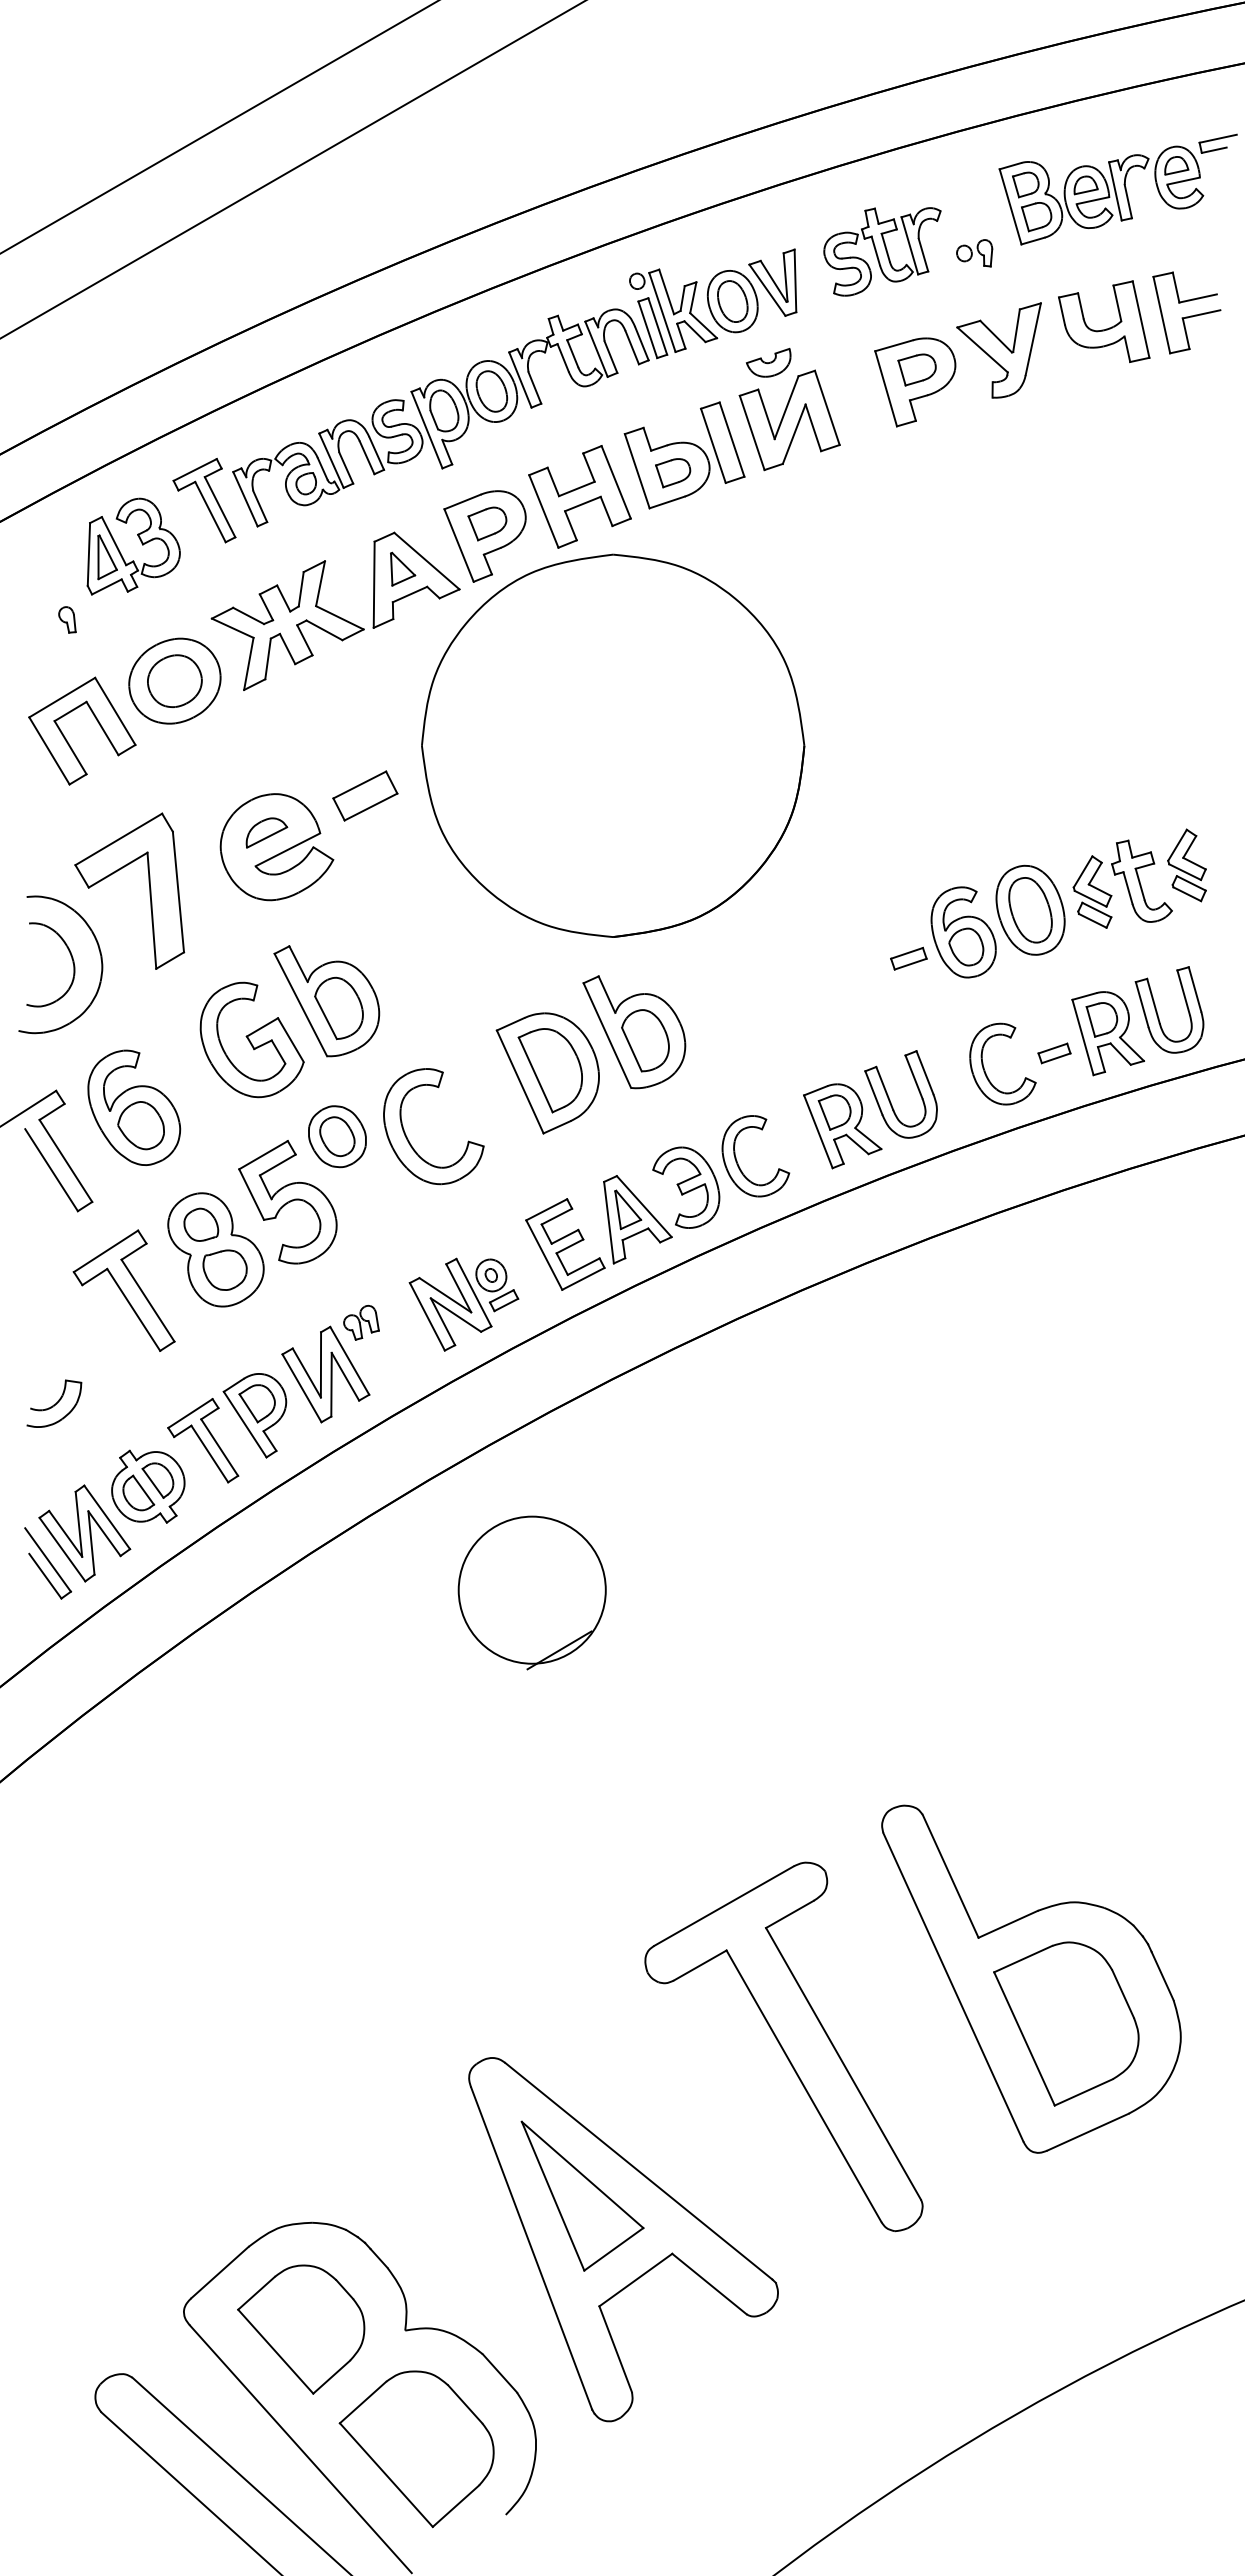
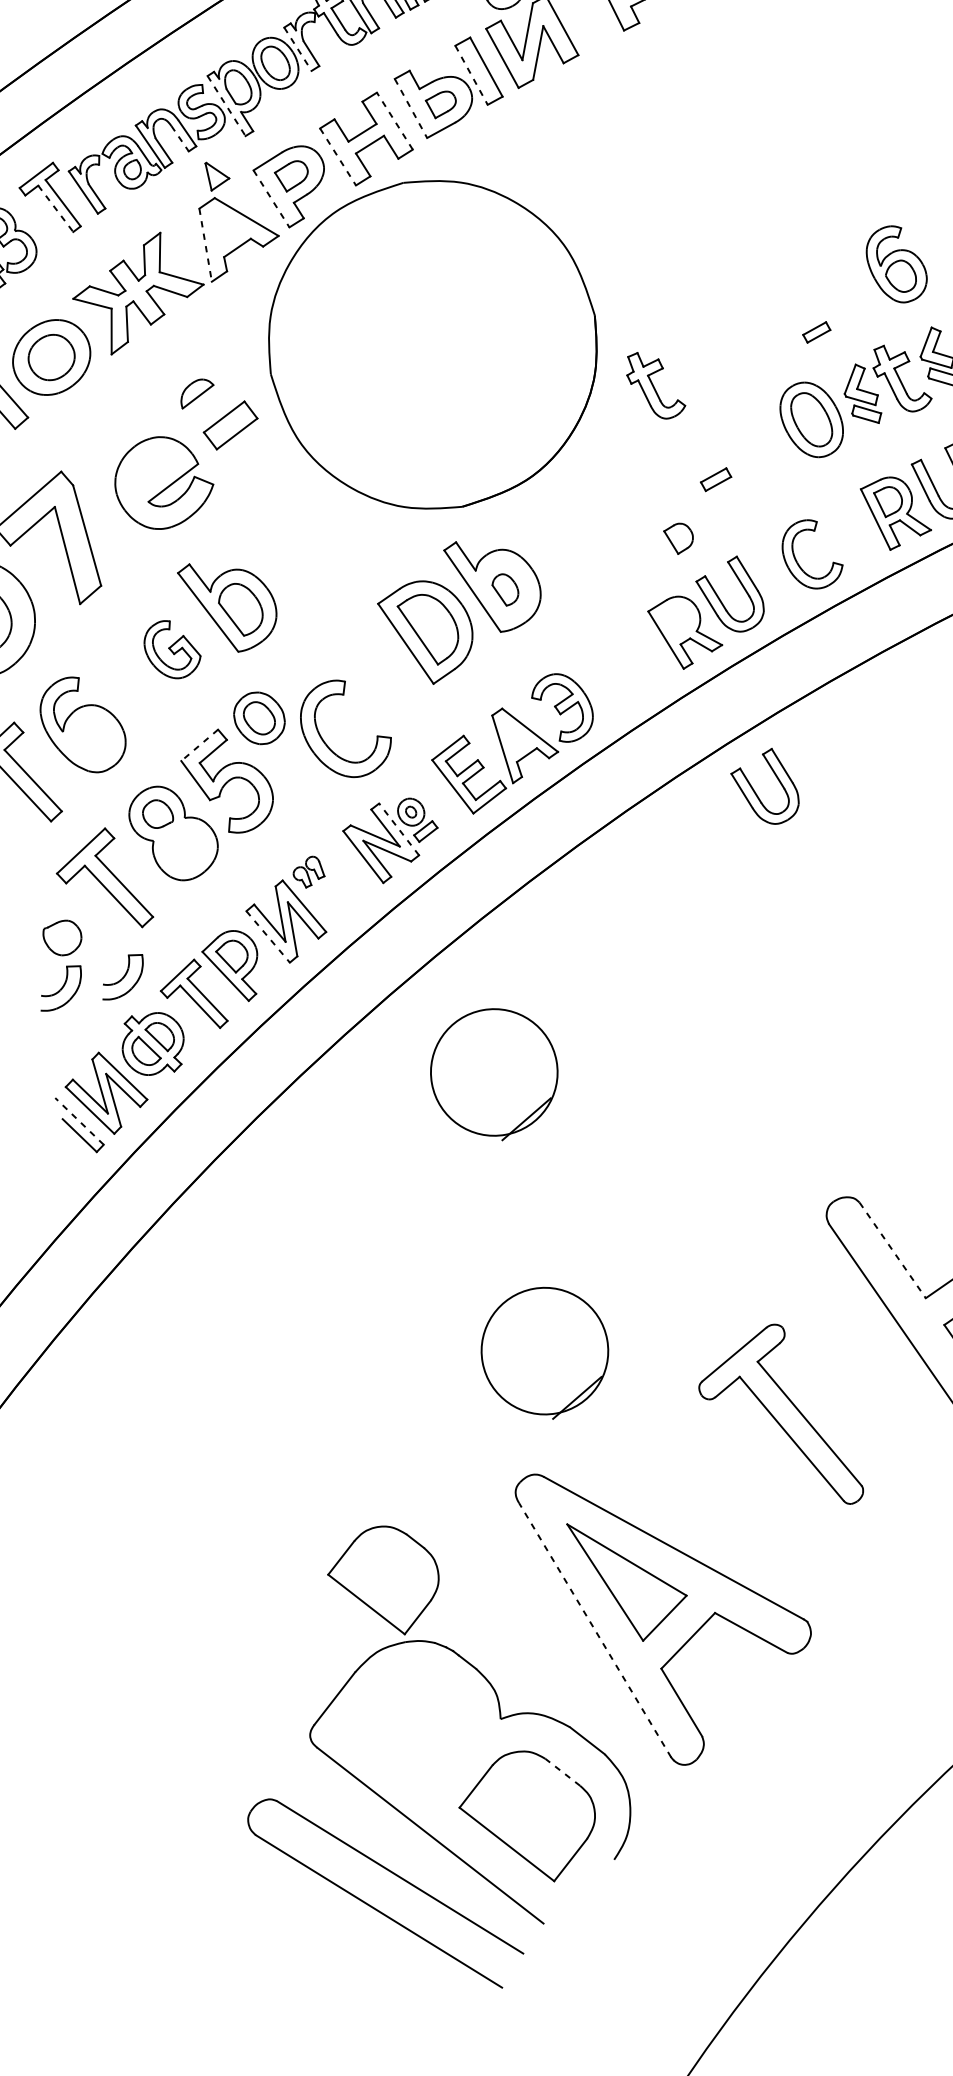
line: (520, 380) -> (298, 49), solid -> dashed
line: (427, 430) -> (227, 106), solid -> dashed
line: (713, 446) -> (471, 75), solid -> dashed
line: (367, 457) -> (180, 138), solid -> dashed
line: (637, 471) -> (411, 108), solid -> dashed
line: (616, 481) -> (394, 120), solid -> dashed
line: (544, 511) -> (338, 156), solid -> dashed
line: (210, 512) -> (55, 209), solid -> dashed
line: (459, 546) -> (272, 199), solid -> dashed
part: (403, 568) -> (218, 174), moved
line: (374, 585) -> (206, 245), solid -> dashed
part: (266, 832) -> (196, 392), moved
part: (858, 837) -> (654, 384), added
part: (963, 932) -> (896, 264), moved
part: (251, 1039) -> (171, 649), size x0.6
part: (645, 1040) -> (505, 589), size x0.6
part: (1054, 1053) -> (816, 332), moved
part: (834, 1112) -> (679, 538), moved
part: (140, 1125) -> (90, 739), removed
part: (409, 1140) -> (327, 744), moved
line: (263, 1155) -> (199, 745), solid -> dashed
part: (739, 1165) -> (604, 680), removed
part: (628, 1209) -> (517, 735), removed
part: (224, 1269) -> (62, 937), moved
line: (473, 1292) -> (398, 829), solid -> dashed
part: (889, 1324) -> (755, 792), added
line: (302, 1388) -> (268, 937), solid -> dashed
part: (127, 1403) -> (122, 976), added
line: (47, 1559) -> (78, 1121), solid -> dashed
line: (950, 1876) -> (892, 1250), solid -> dashed
part: (531, 1921) -> (544, 1353), added
part: (783, 2046) -> (777, 1420), size x0.6
line: (531, 2248) -> (594, 1630), solid -> dashed
part: (301, 2329) -> (384, 1581), moved
line: (464, 2403) -> (562, 1771), solid -> dashed

